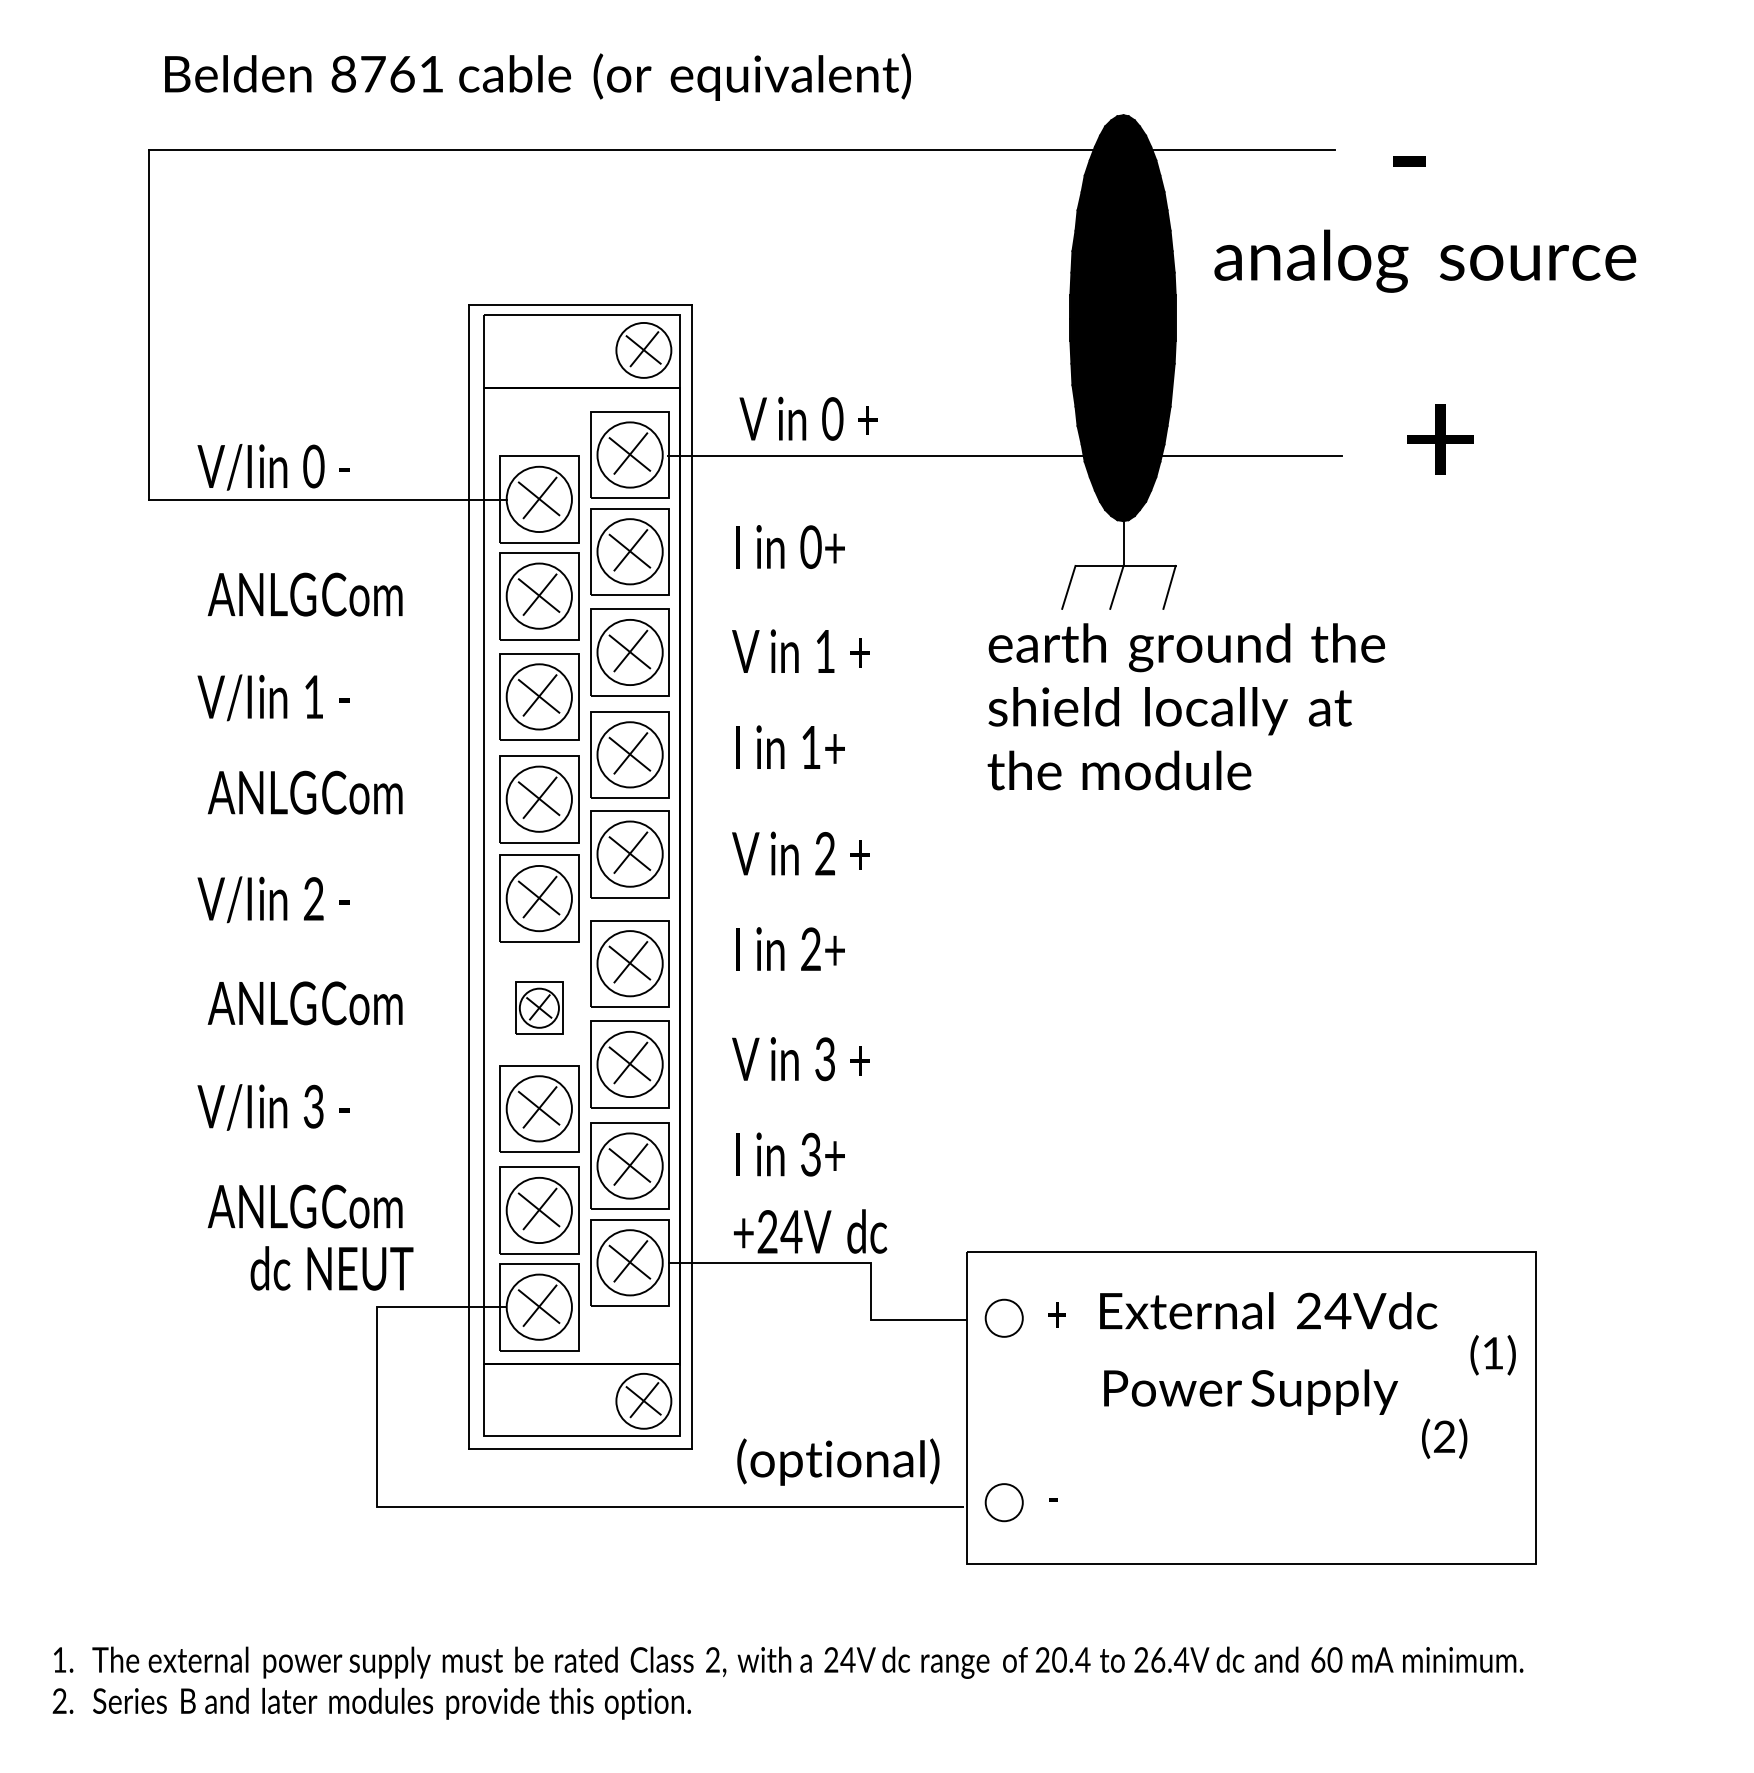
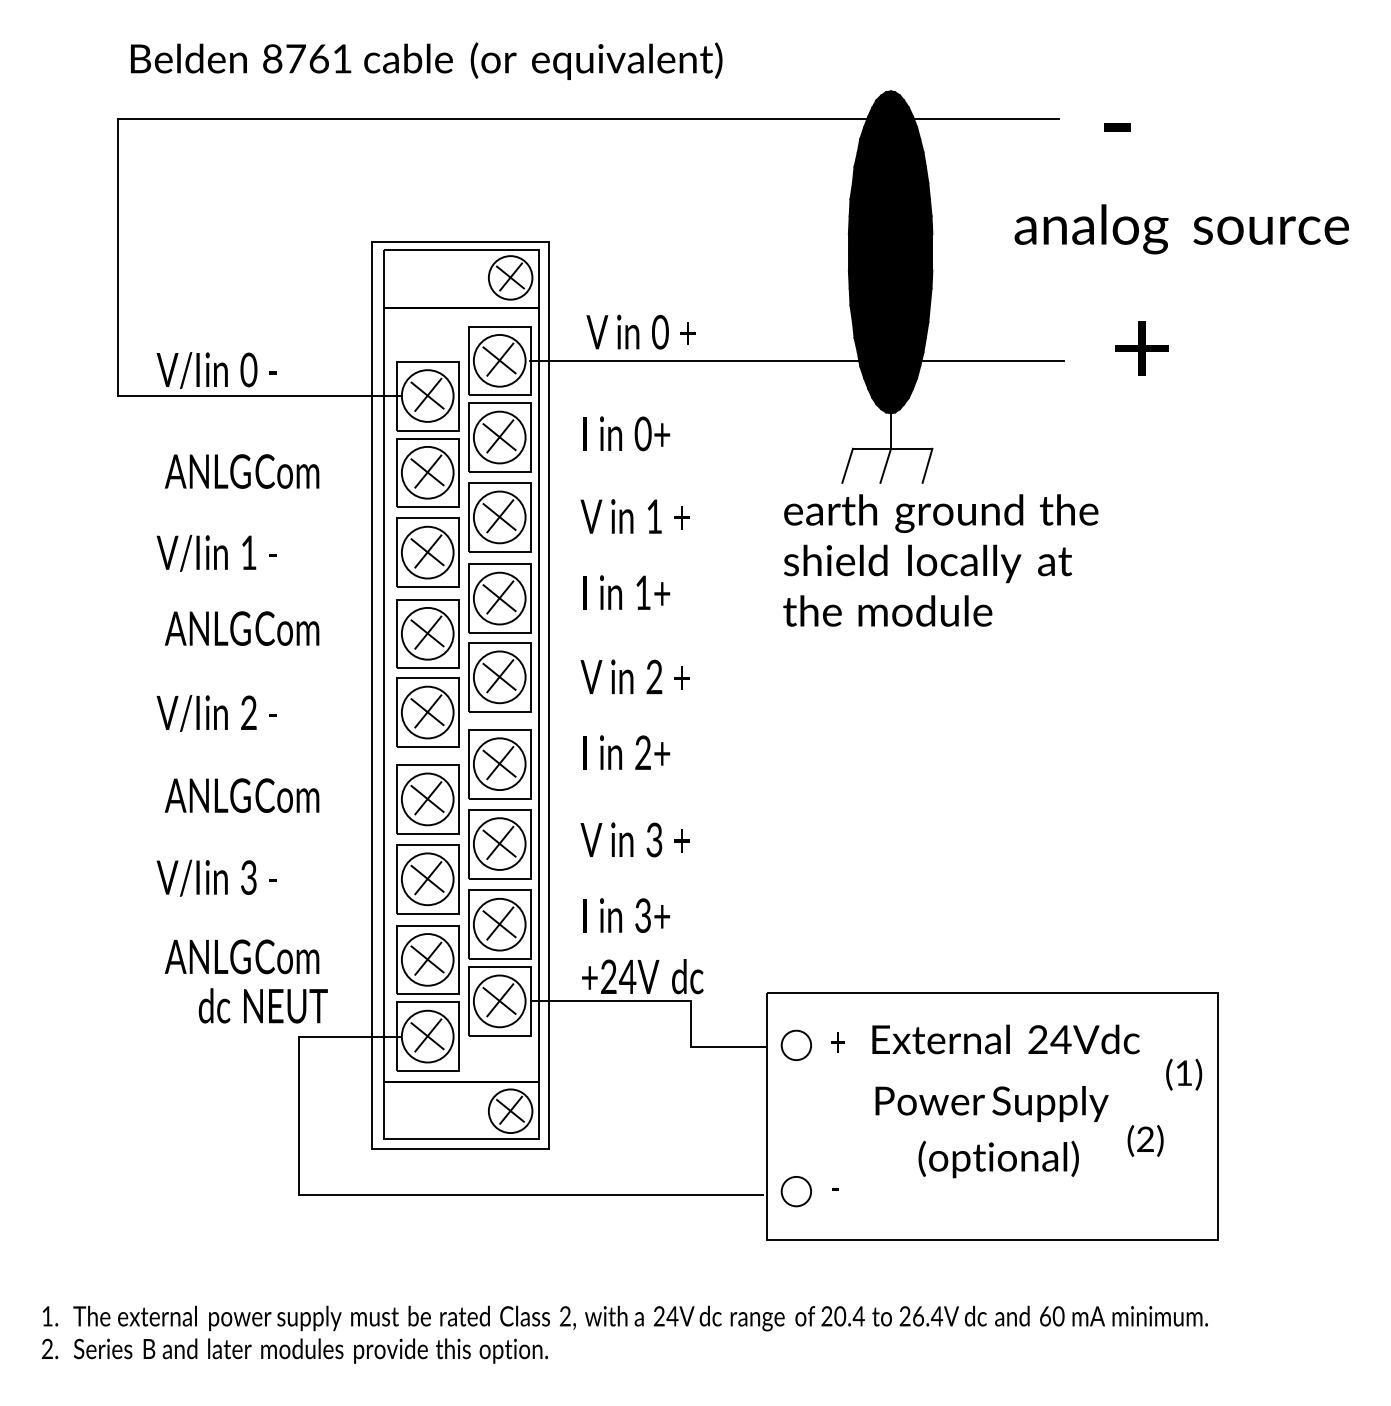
text: (1425, 260) -> (1182, 228), moved
part: (539, 1008) -> (427, 799), size x1.67
text: (838, 1461) -> (998, 1158), moved

